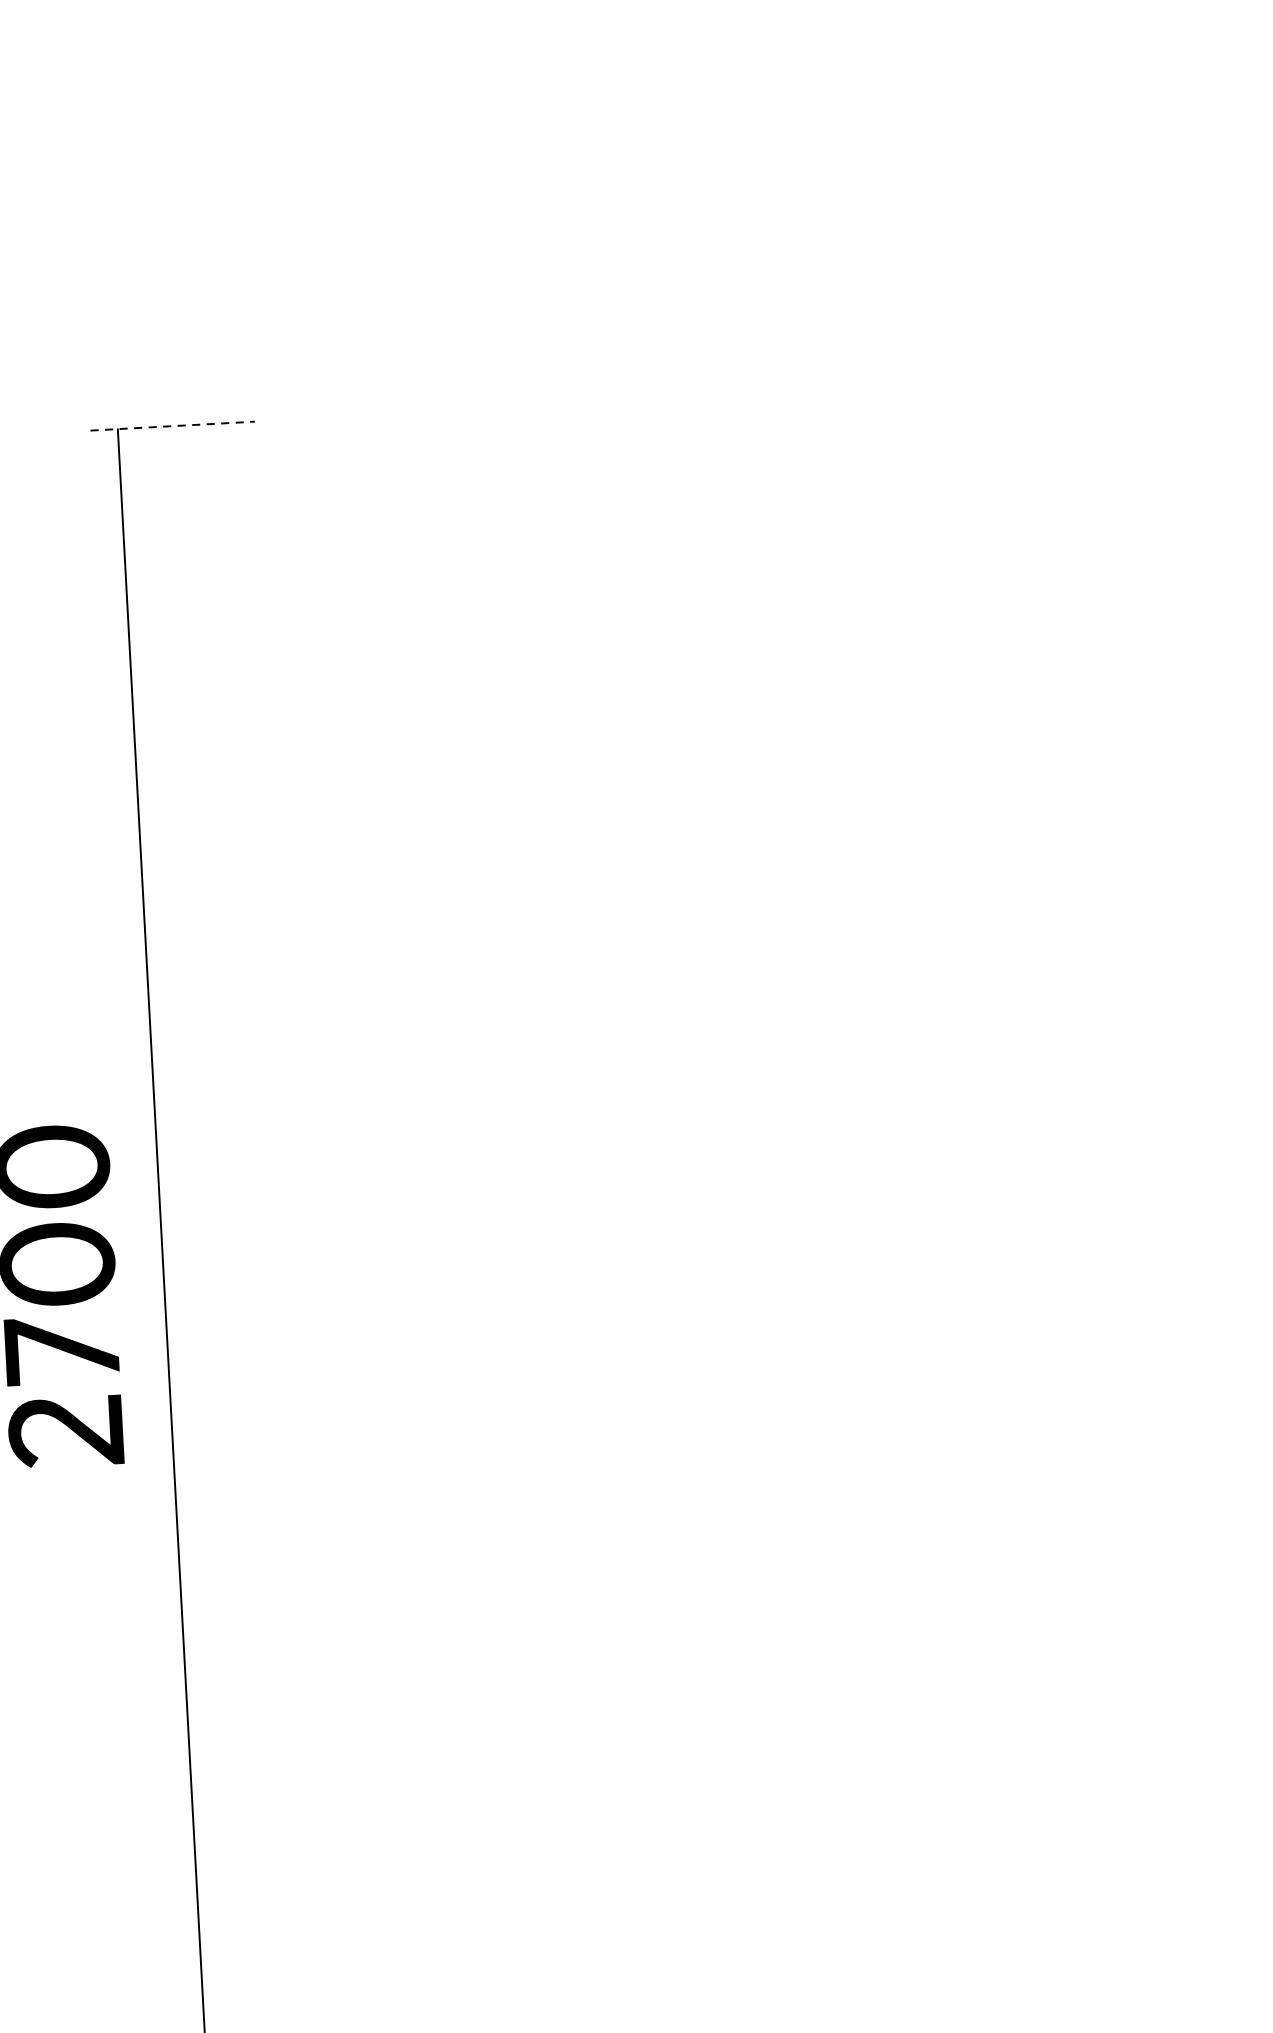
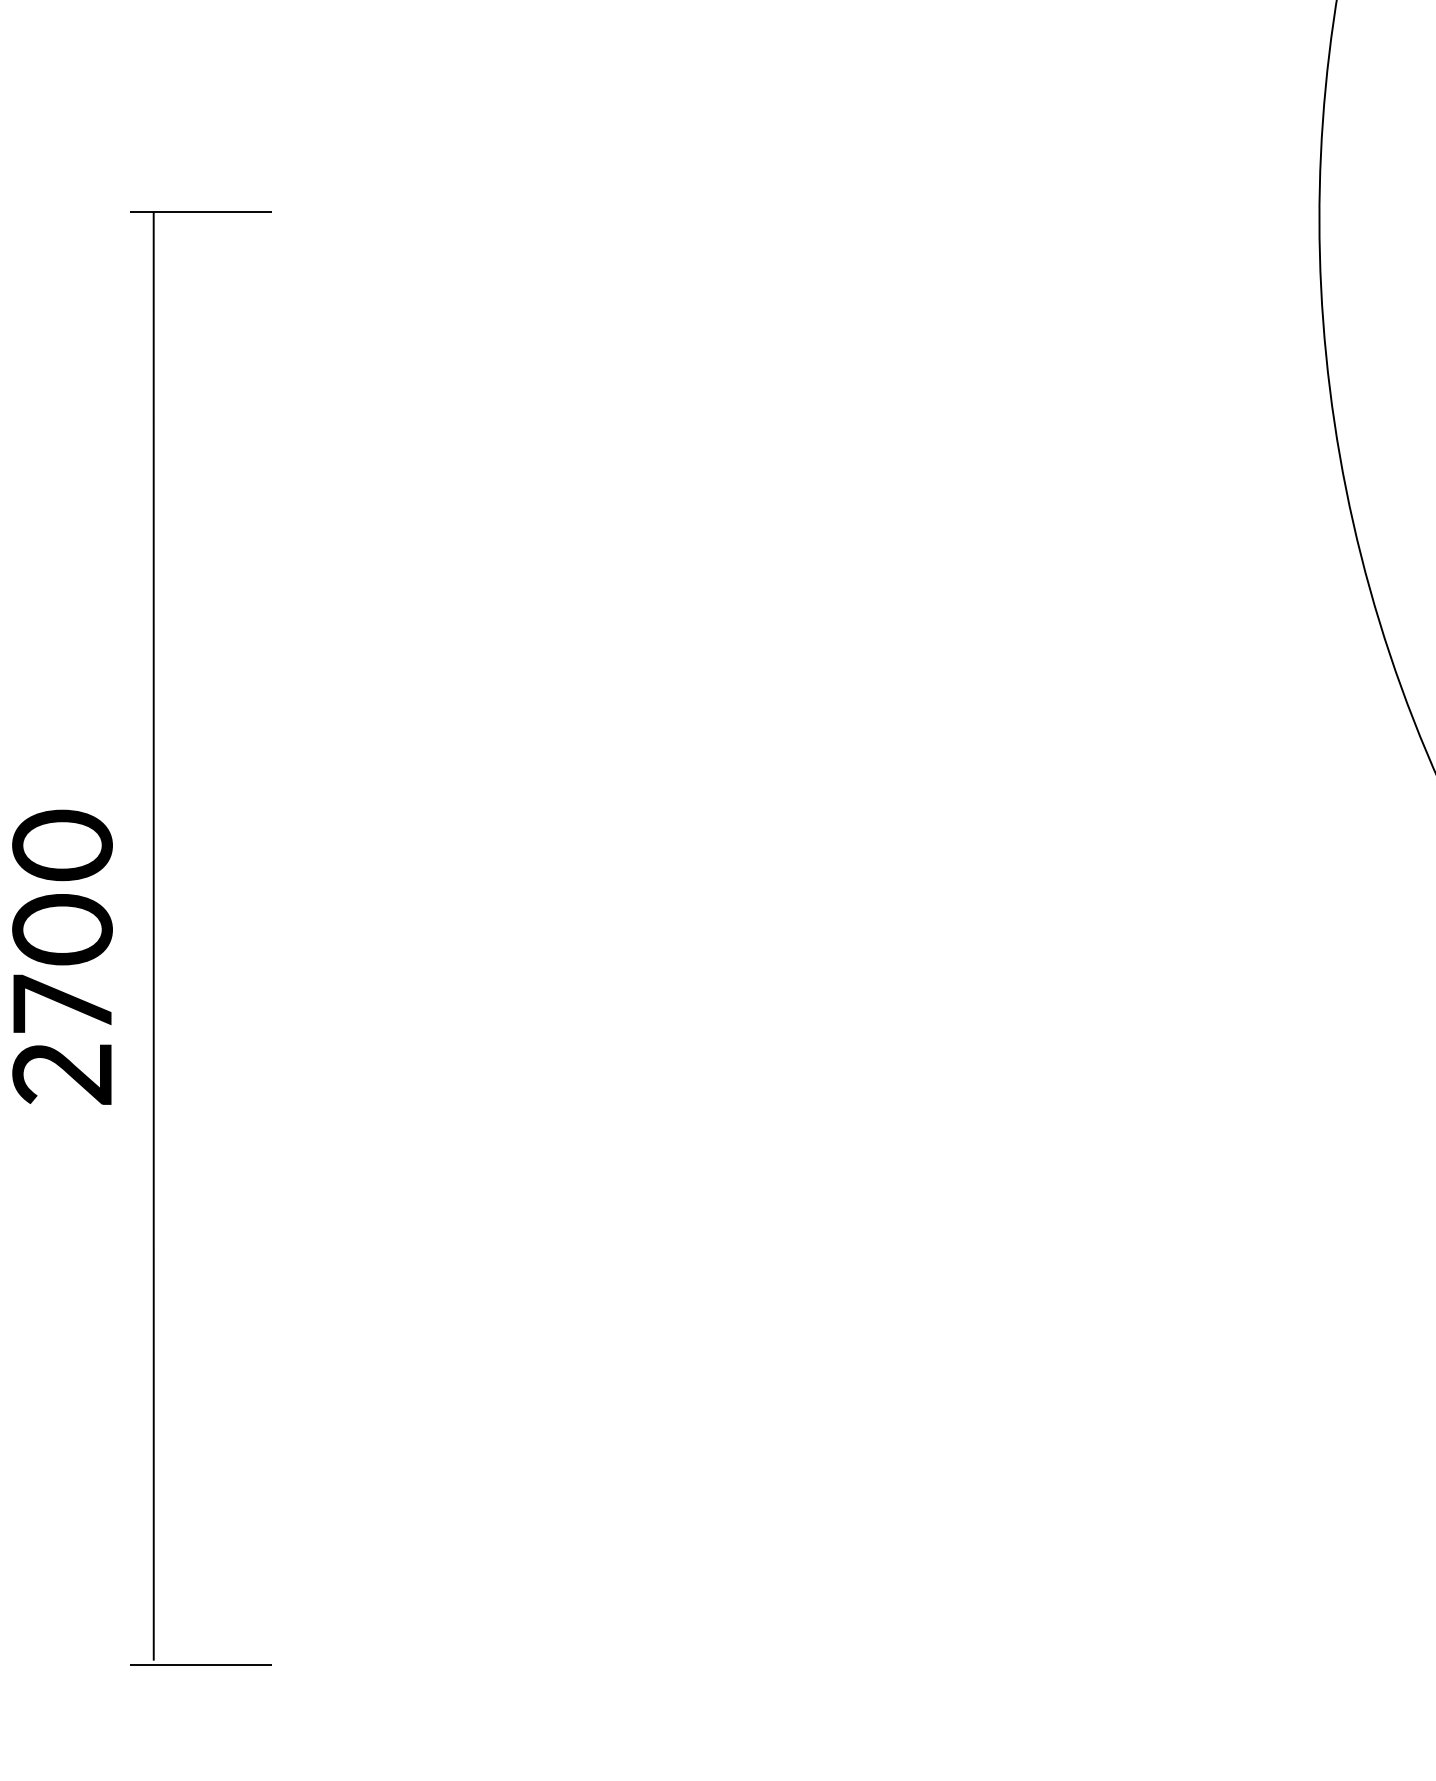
line: (173, 426) -> (201, 212), dashed -> solid

